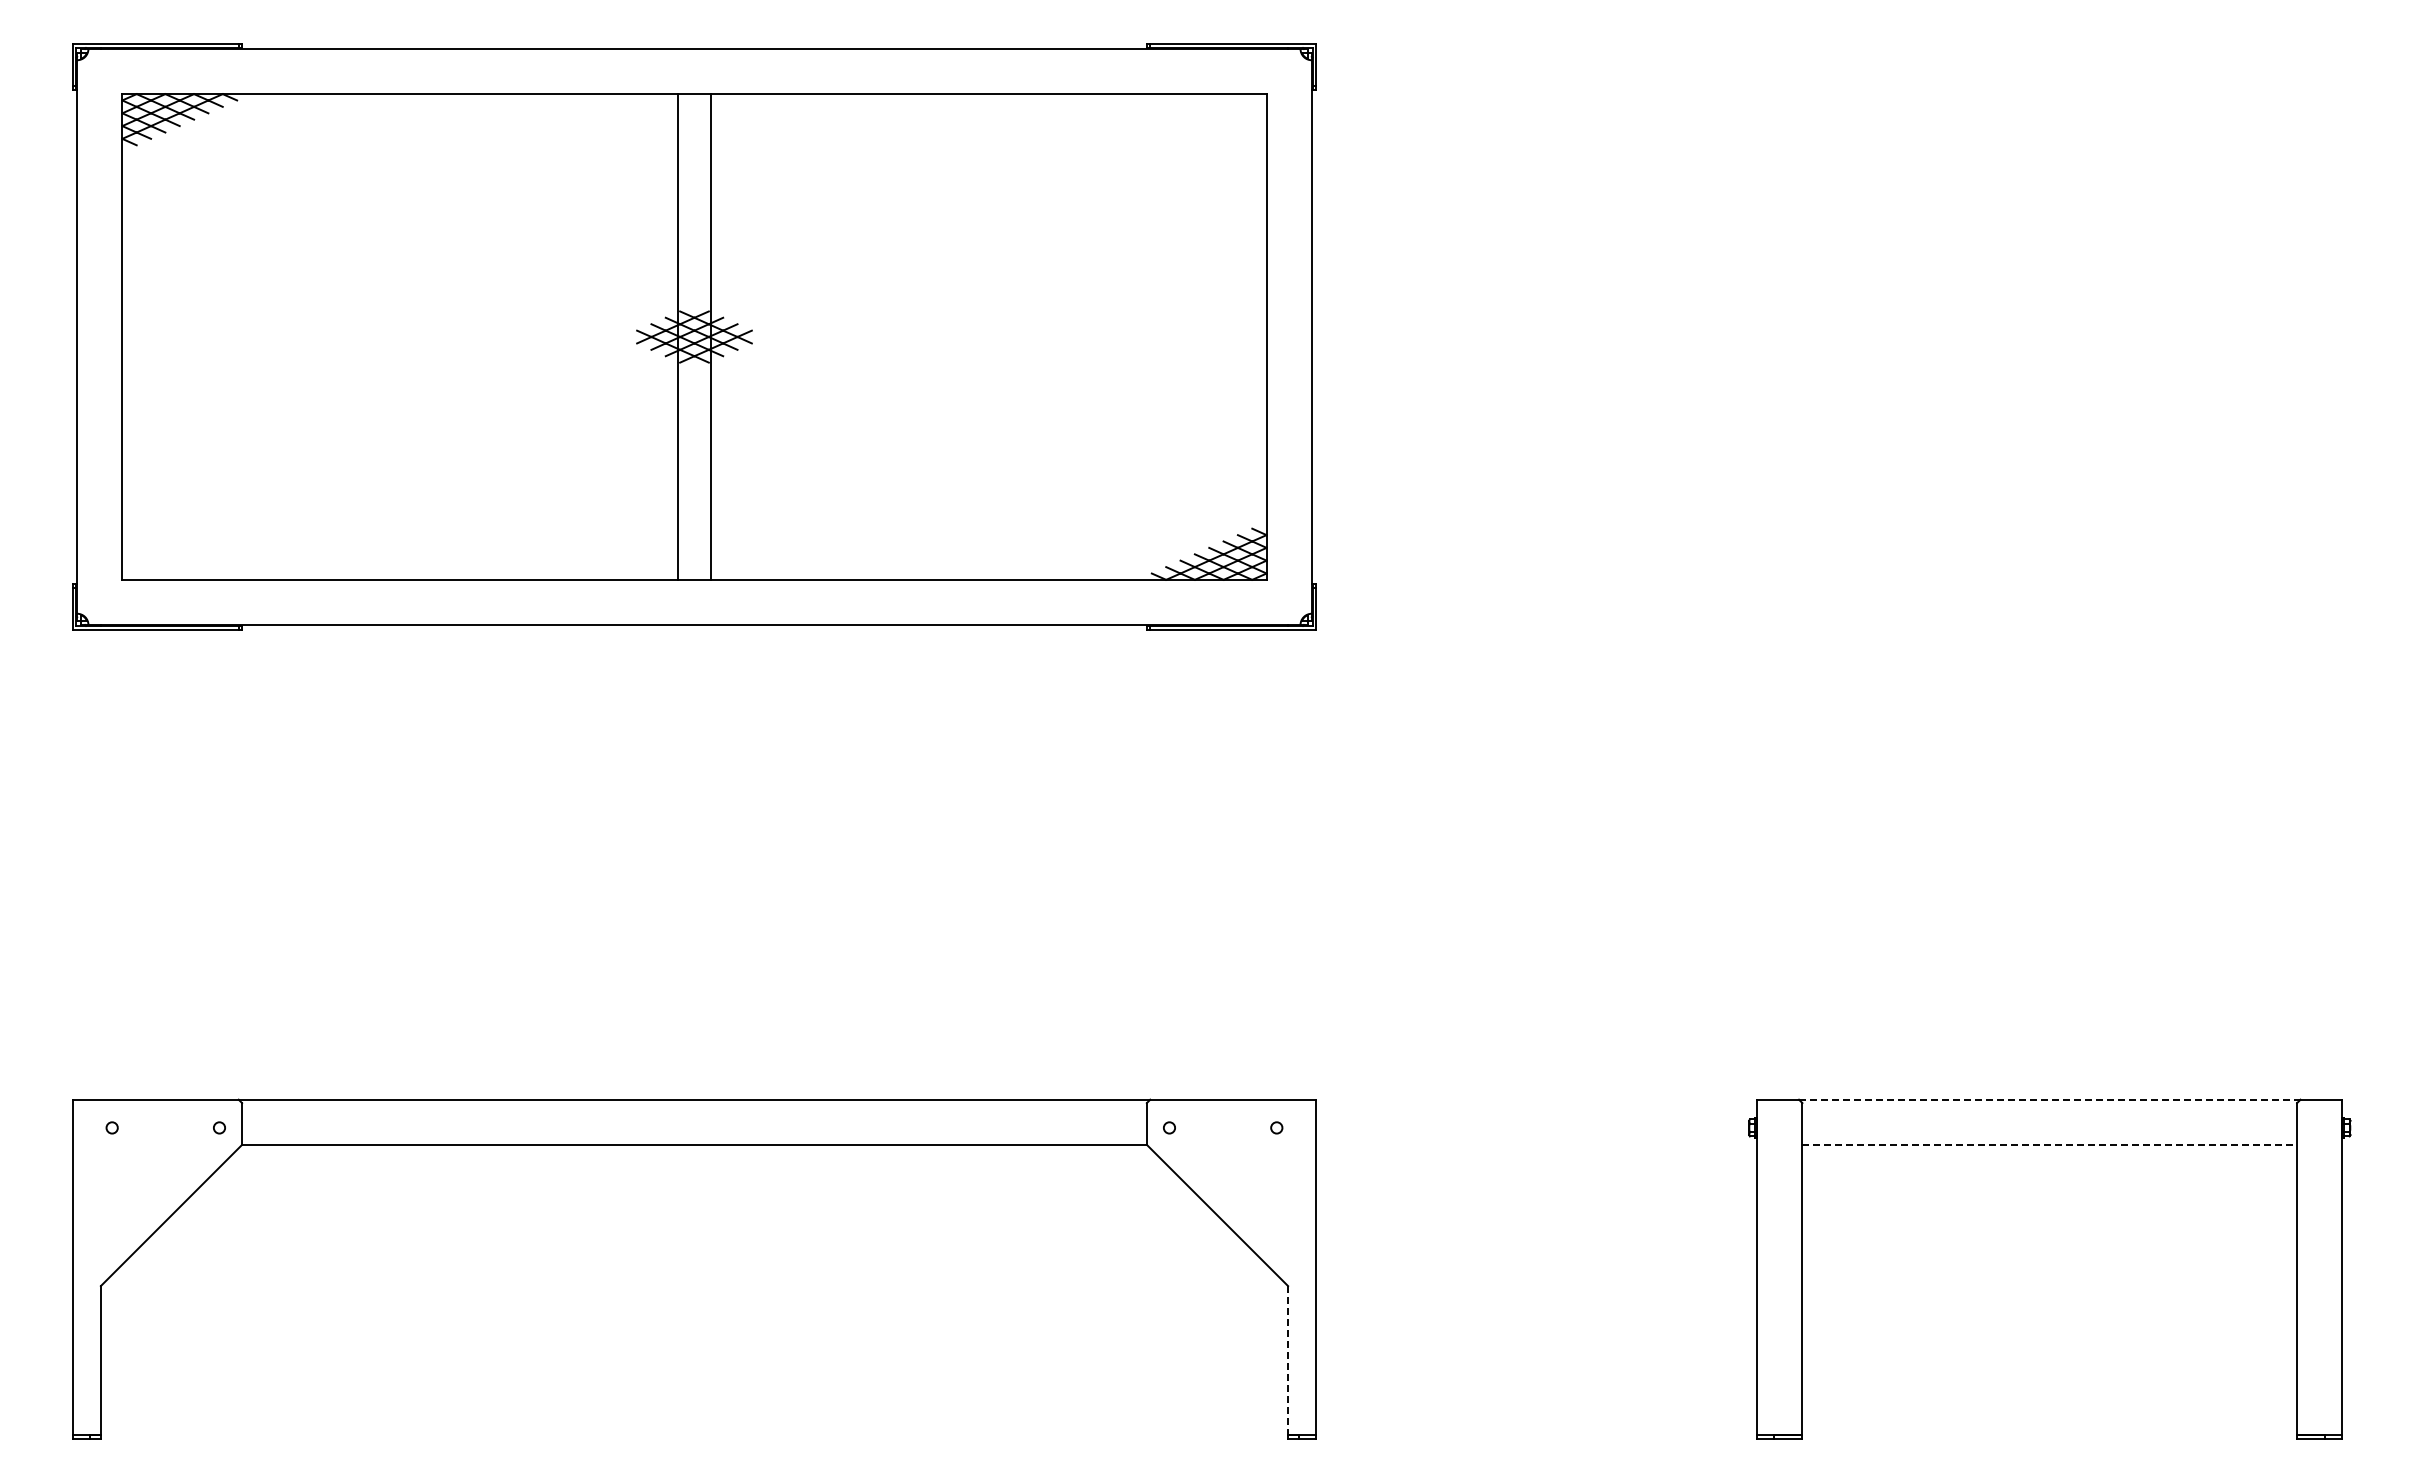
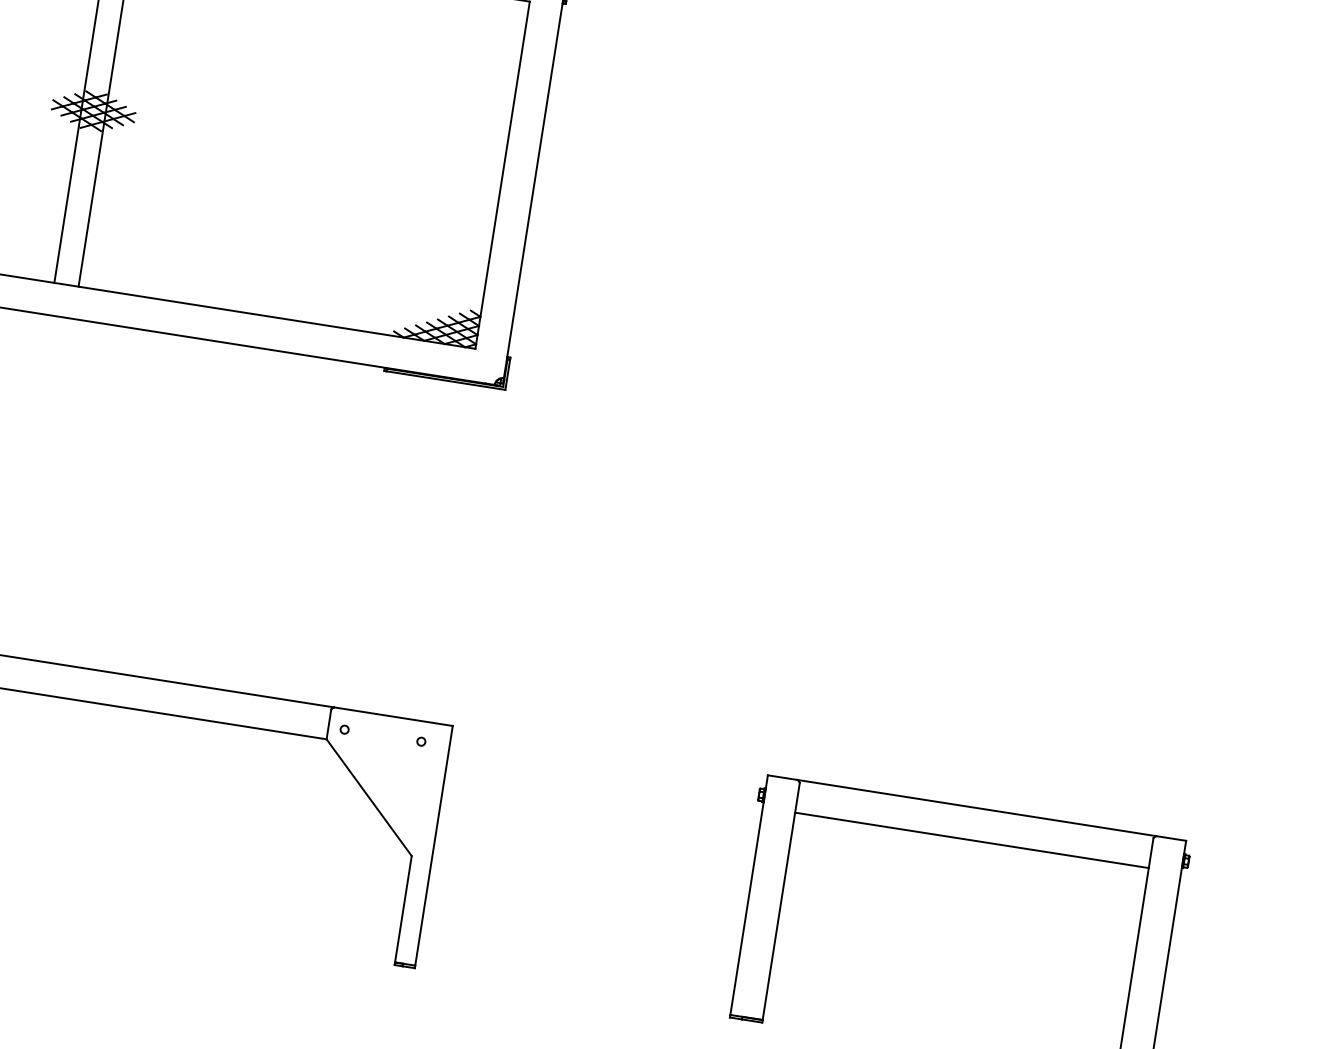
line: (2049, 1099) -> (976, 807), dashed -> solid
line: (2050, 1144) -> (972, 840), dashed -> solid
line: (1288, 1361) -> (403, 909), dashed -> solid

